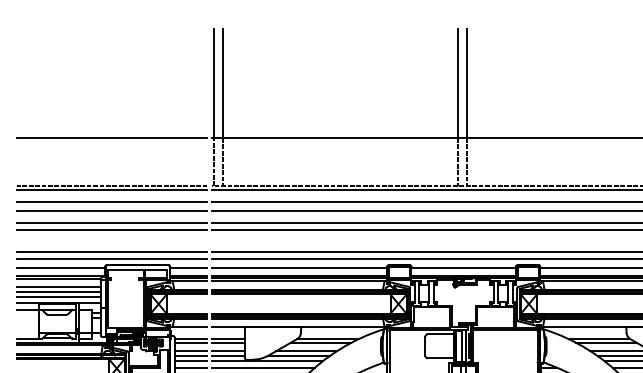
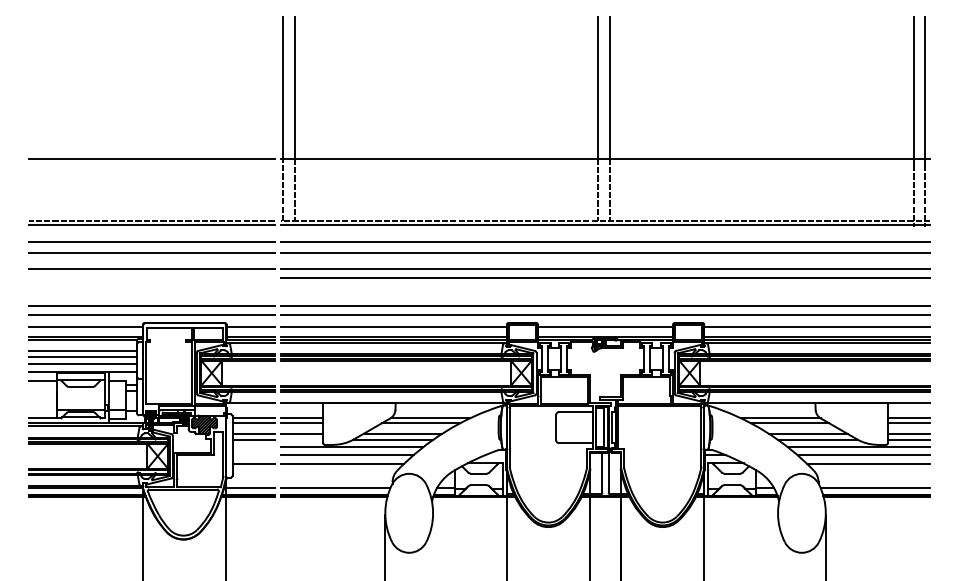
line: (111, 230) -> (151, 278), removed
line: (228, 356) -> (301, 440), removed
line: (190, 361) -> (253, 447), removed
line: (190, 367) -> (253, 455), removed

